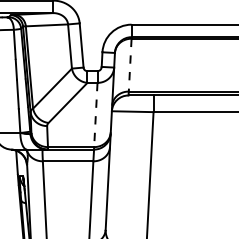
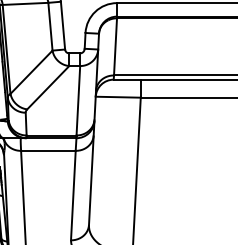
line: (130, 65) -> (115, 47), dashed -> solid
line: (95, 115) -> (78, 101), dashed -> solid

